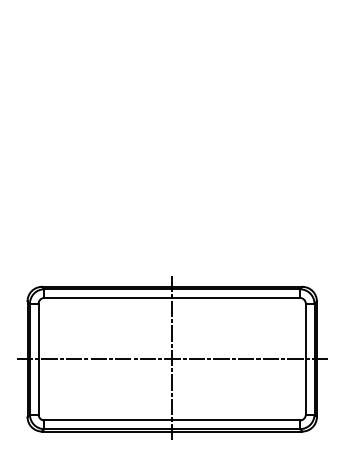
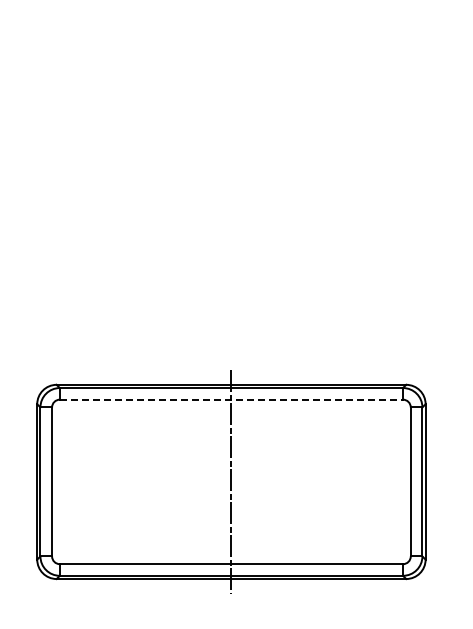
line: (172, 297) -> (231, 399), solid -> dashed
line: (172, 358) -> (231, 481), removed

